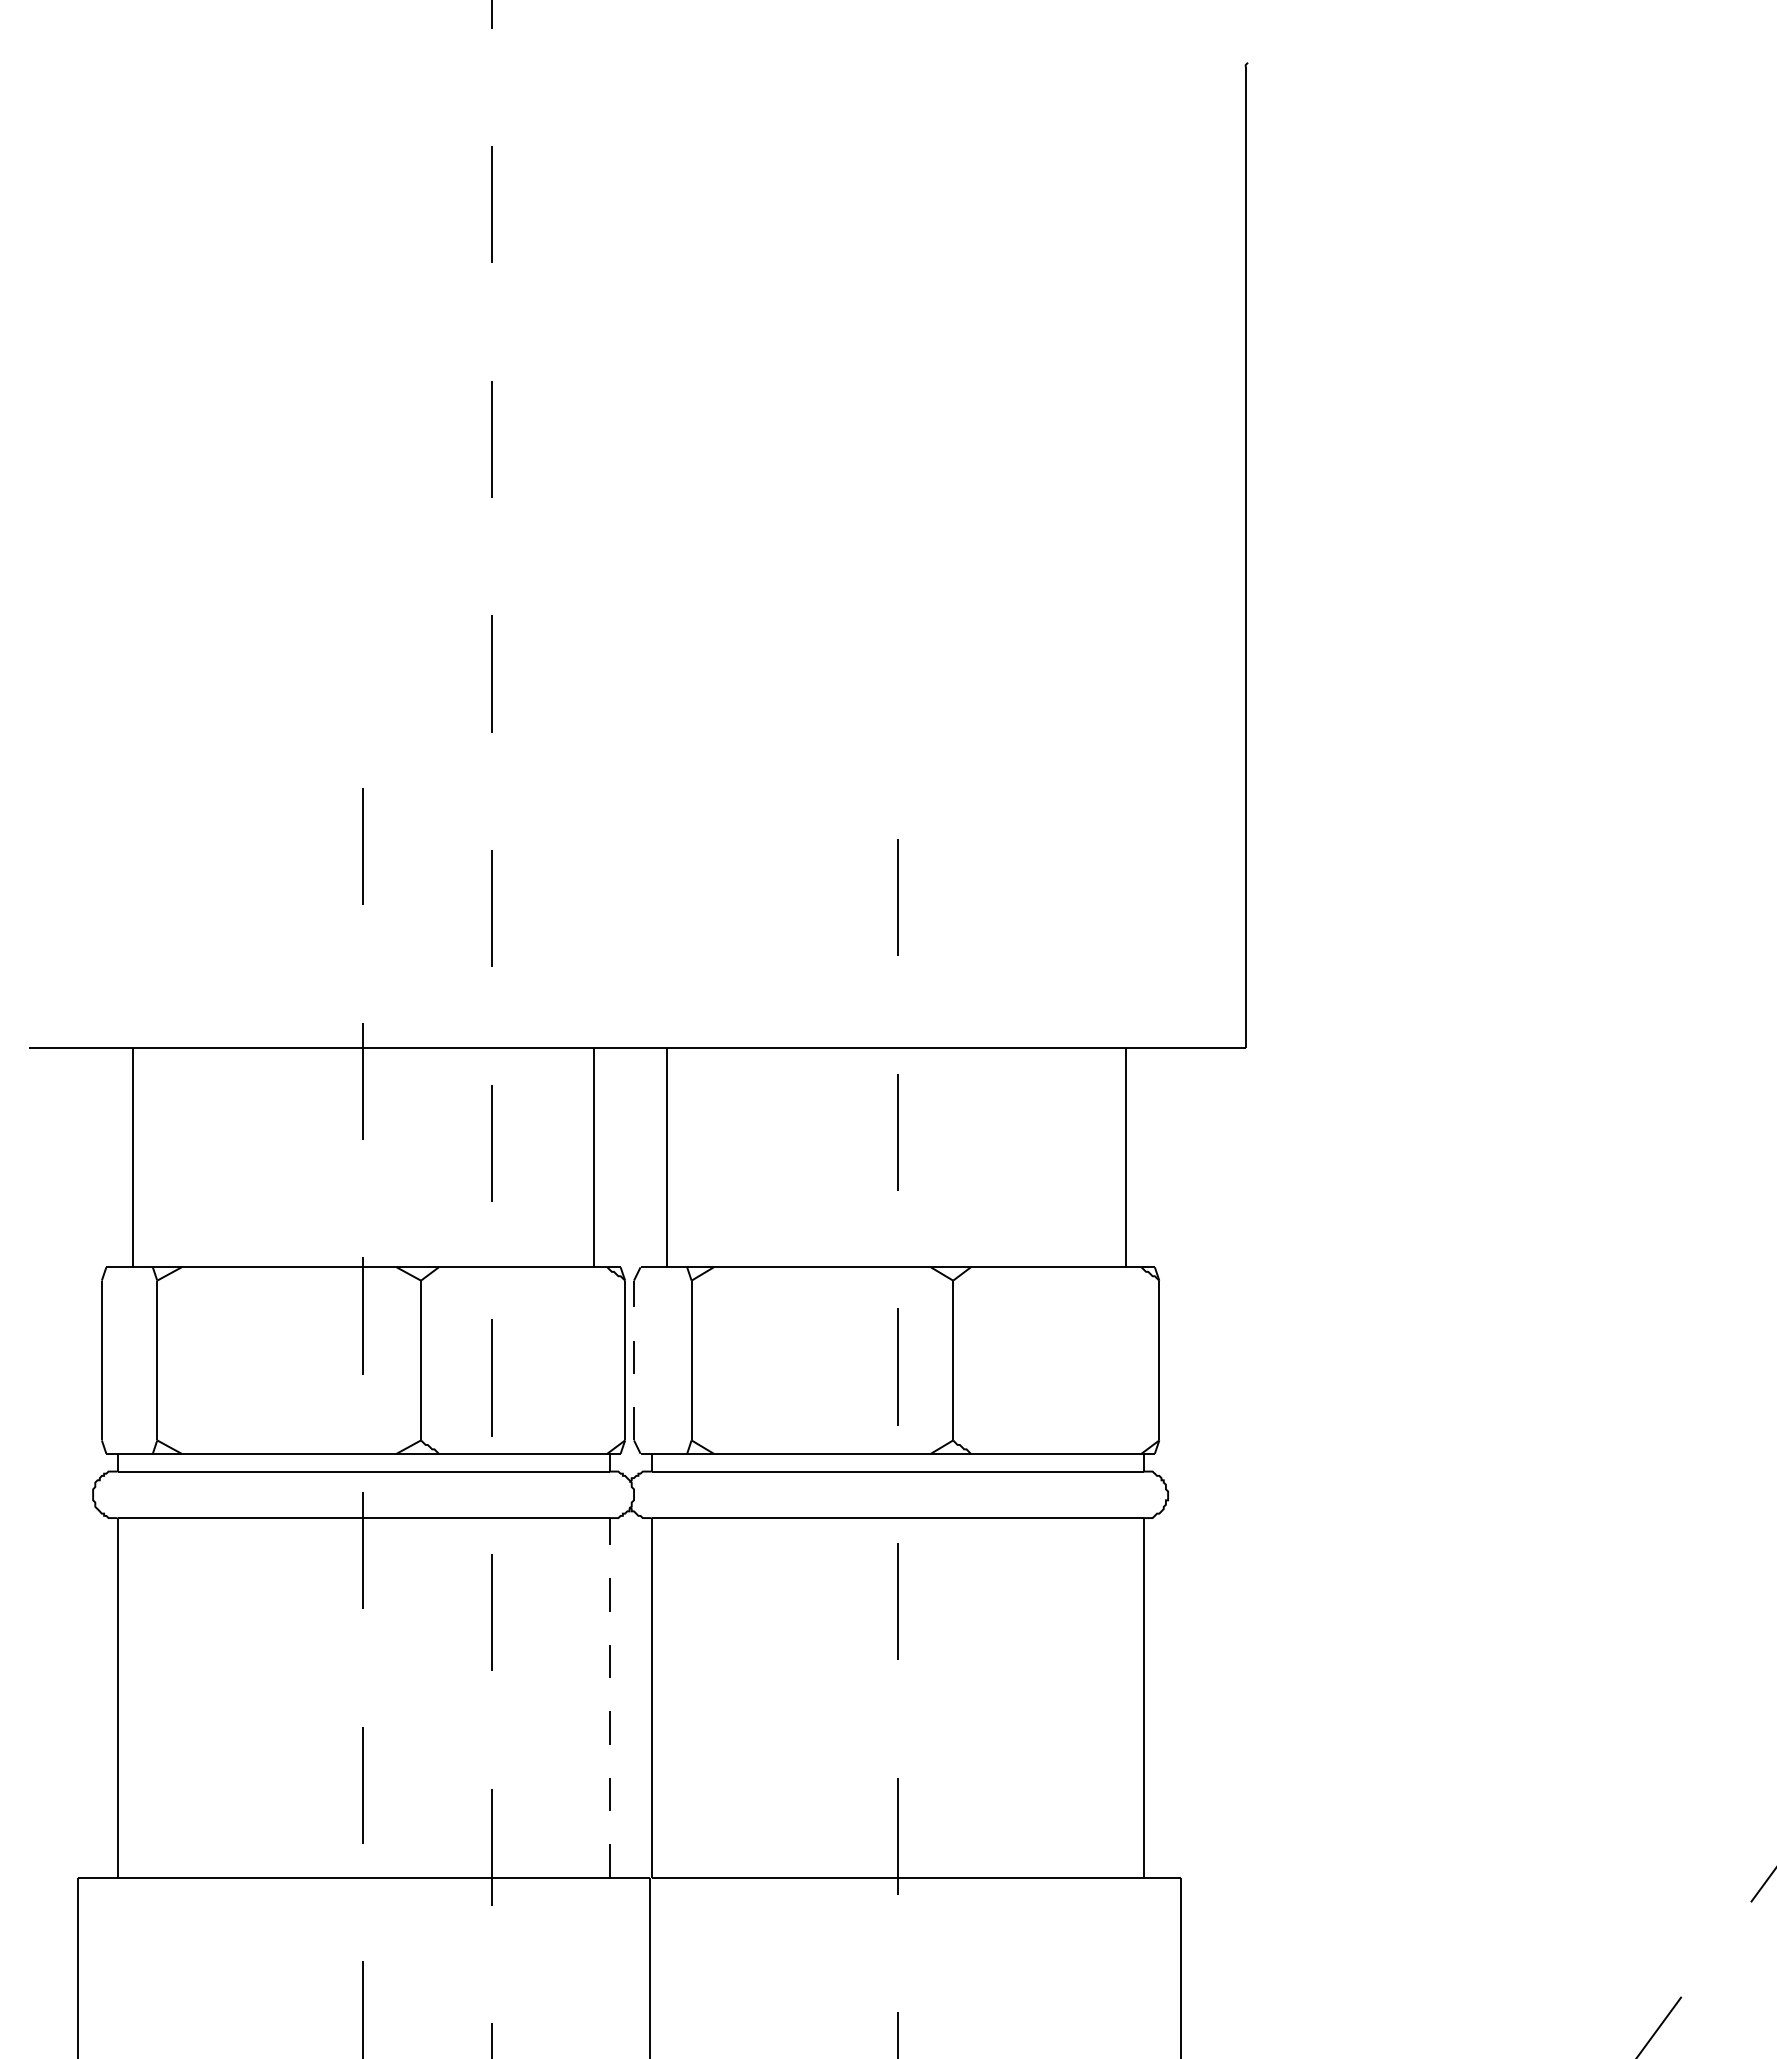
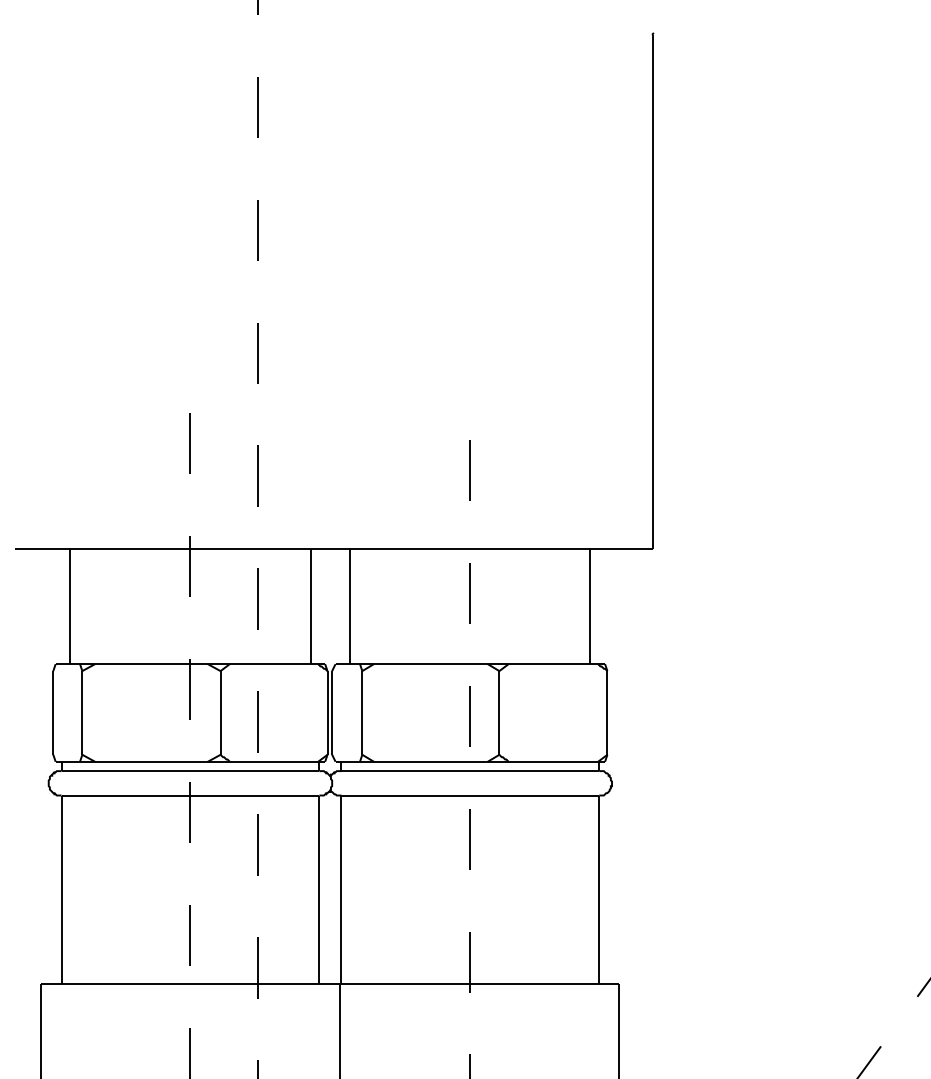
line: (634, 1359) -> (332, 712), dashed -> solid
line: (609, 1697) -> (319, 889), dashed -> solid

